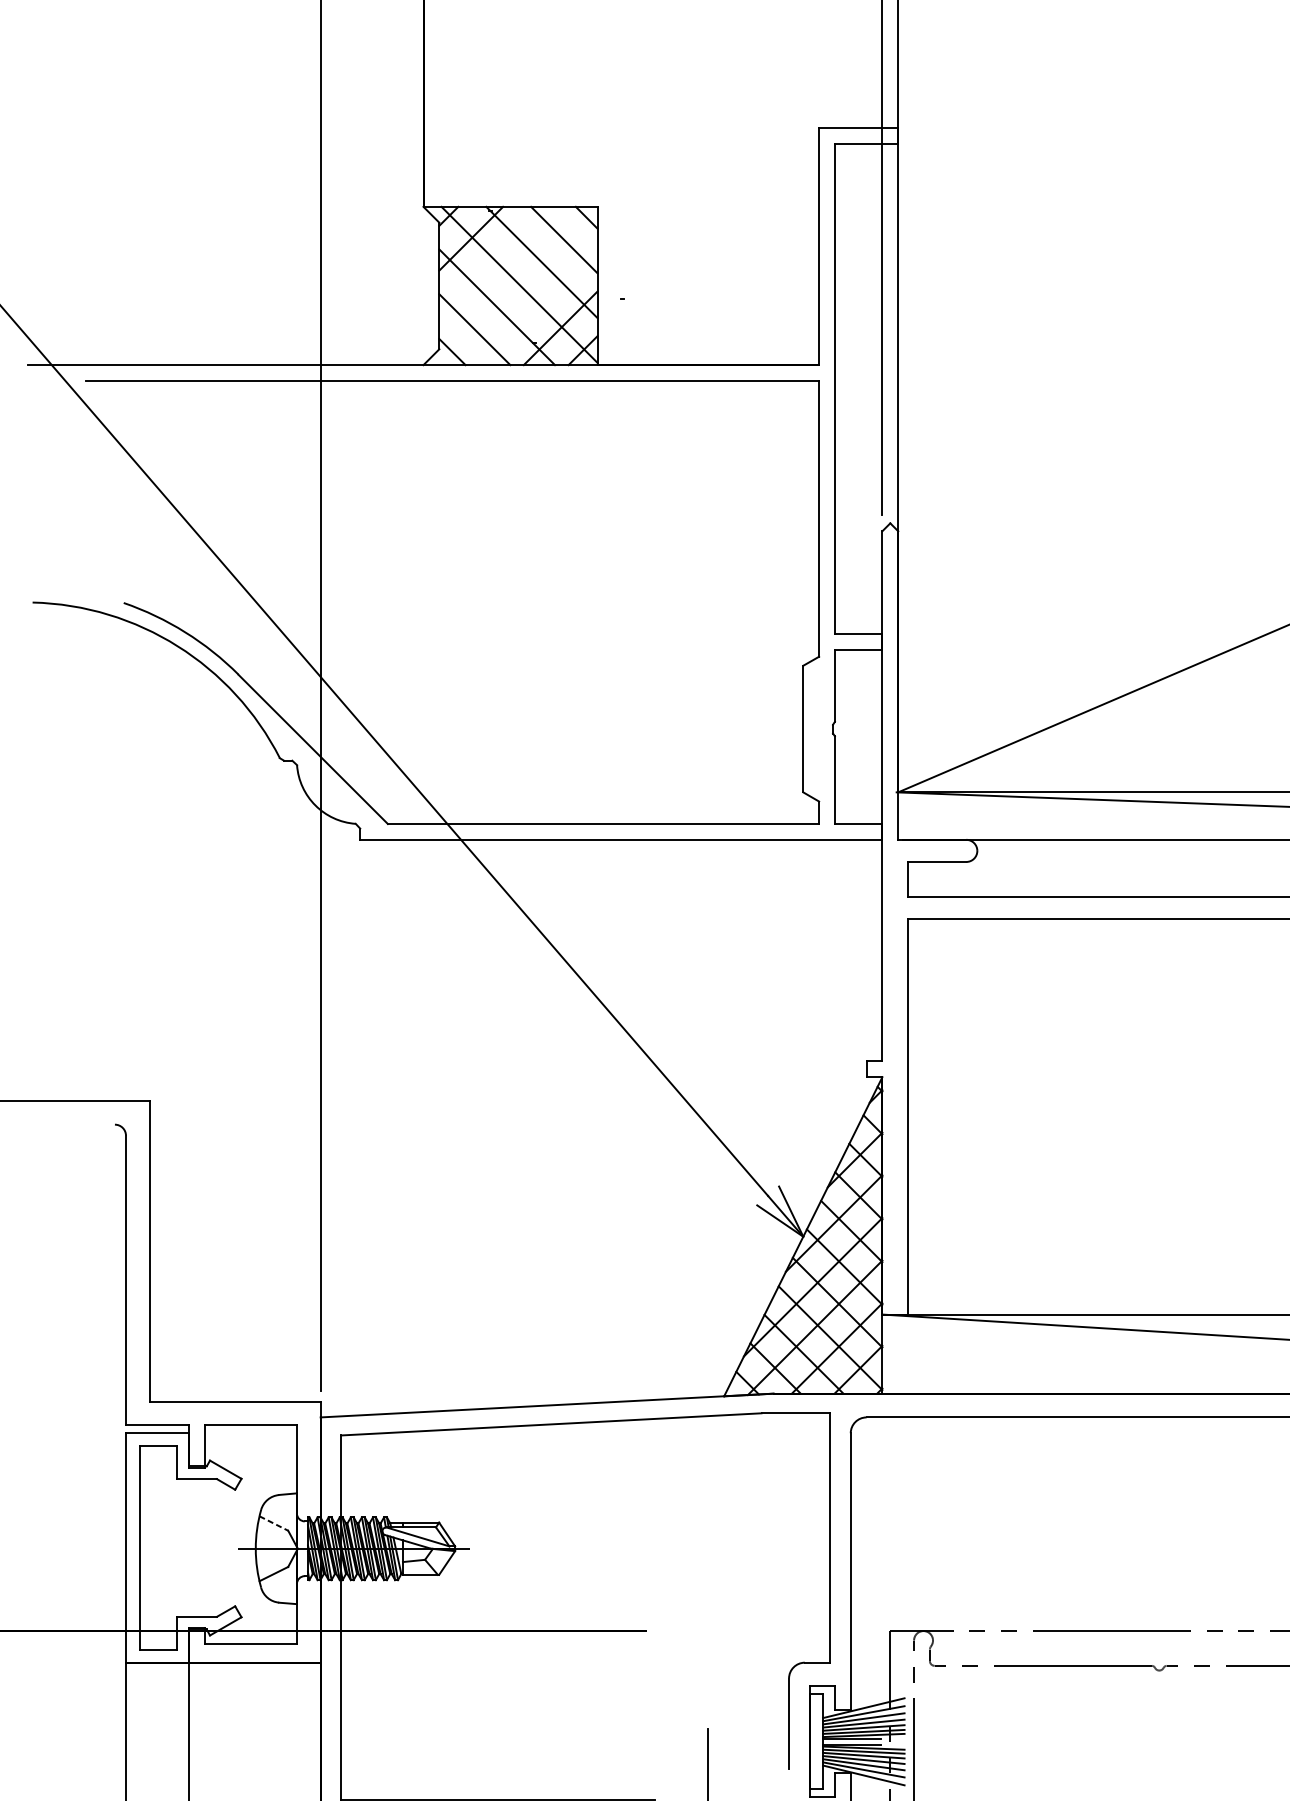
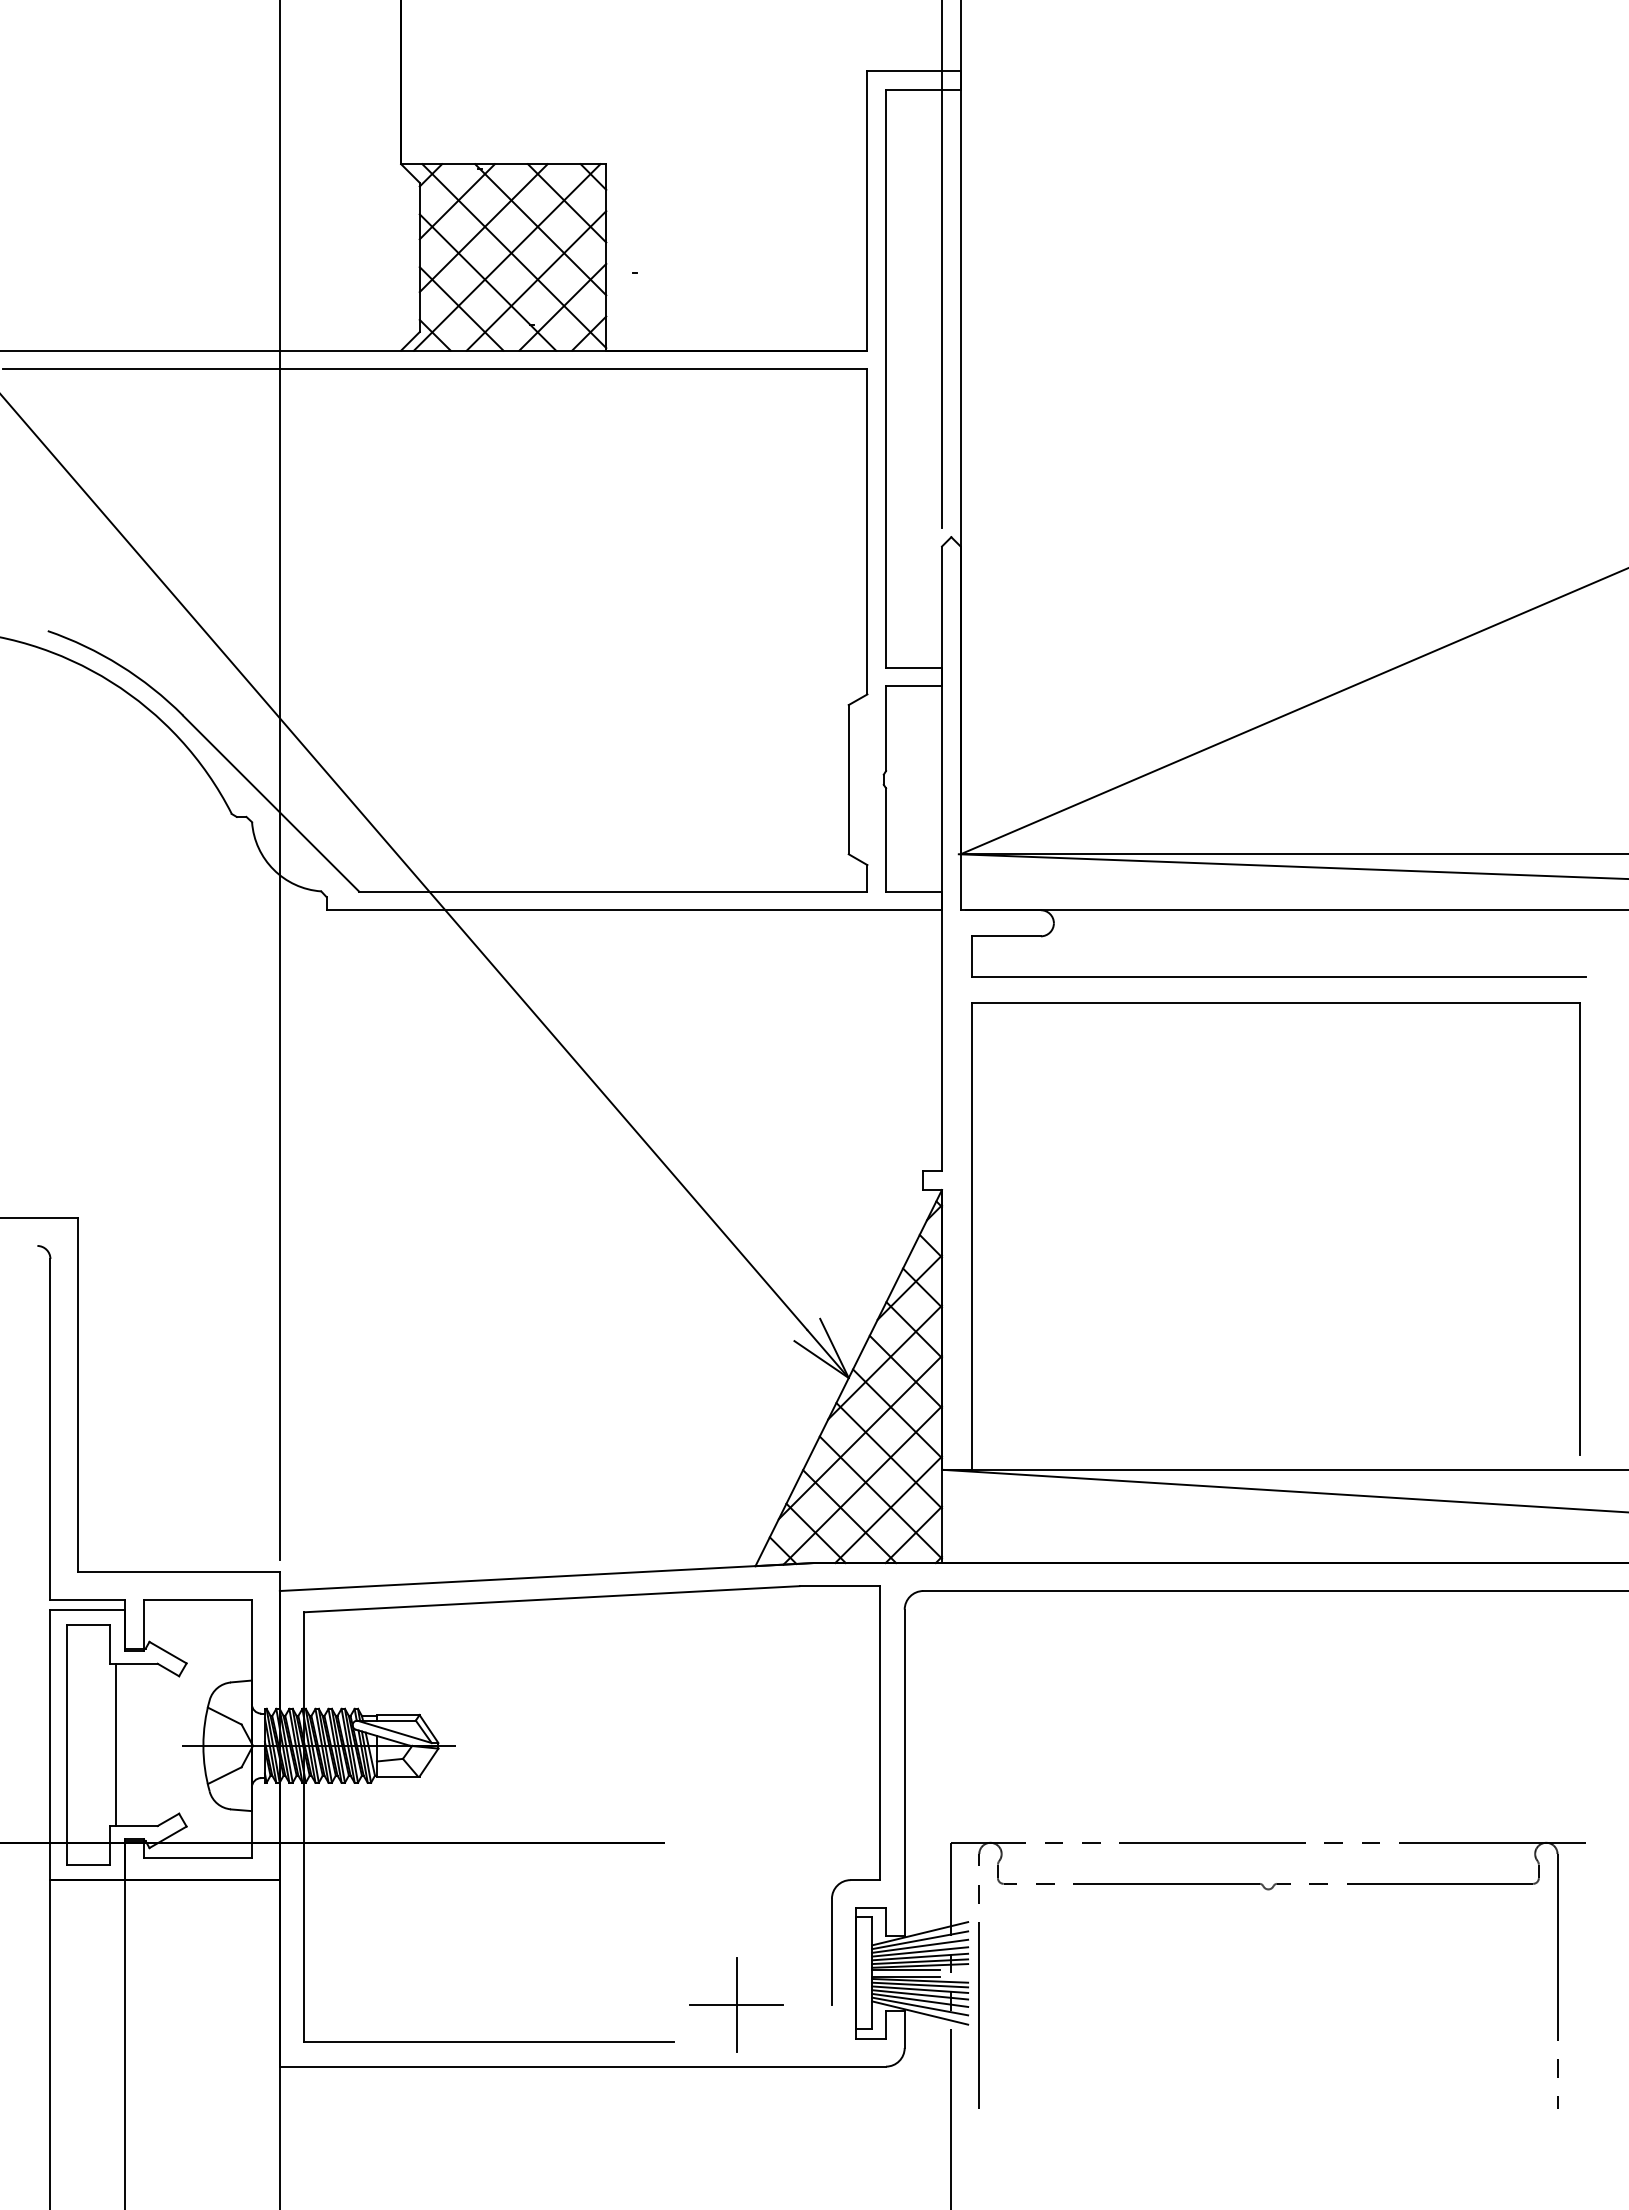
line: (493, 261) -> (483, 228), added
line: (512, 286) -> (506, 257), added
line: (538, 305) -> (536, 280), added
line: (273, 1523) -> (224, 1716), dashed -> solid
line: (181, 1547) -> (115, 1744), added
line: (708, 1769) -> (736, 2005), added

